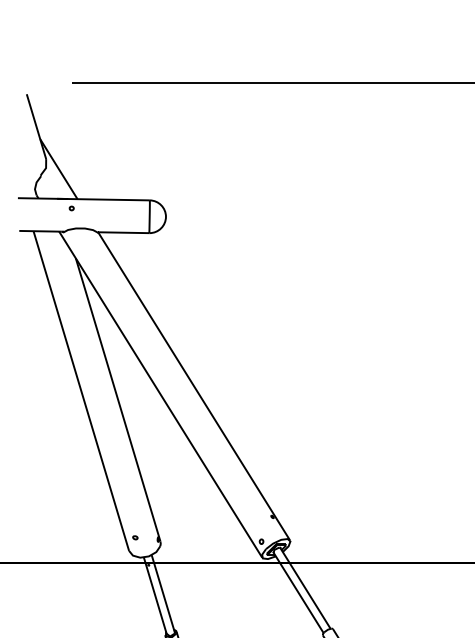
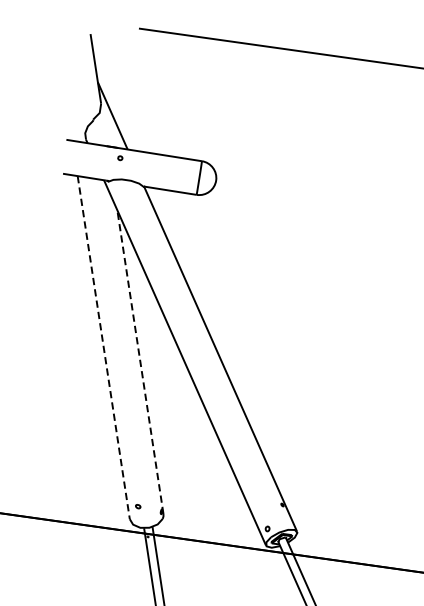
line: (81, 391) -> (103, 348), solid -> dashed
line: (118, 399) -> (140, 361), solid -> dashed

